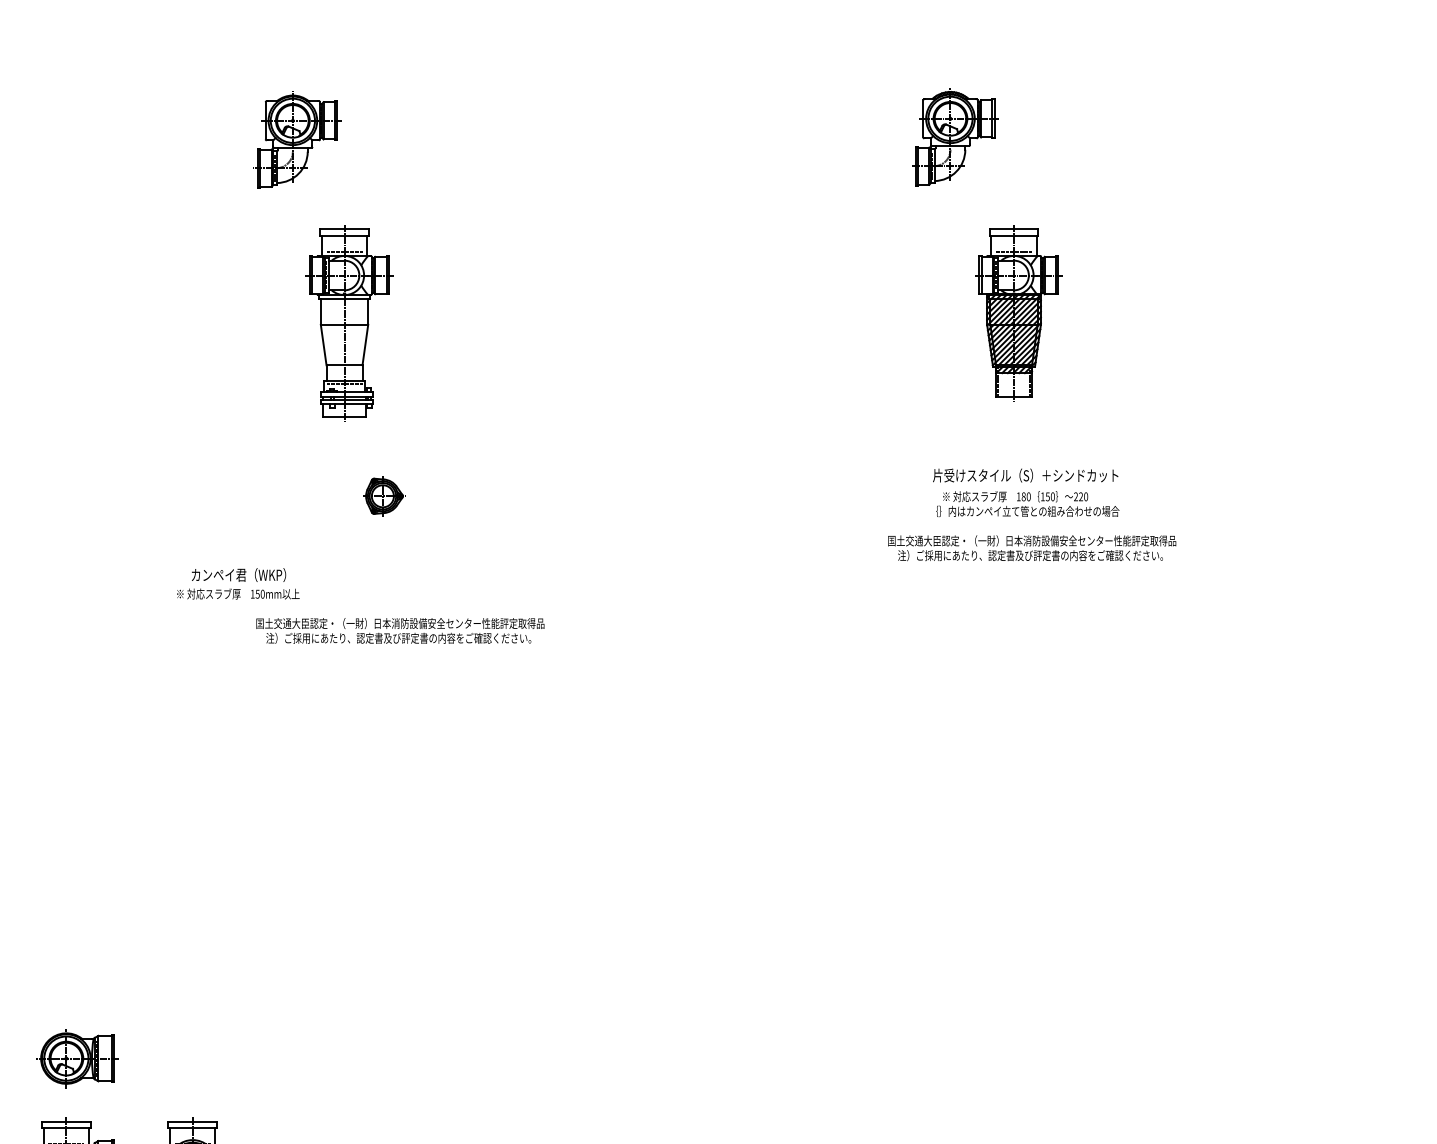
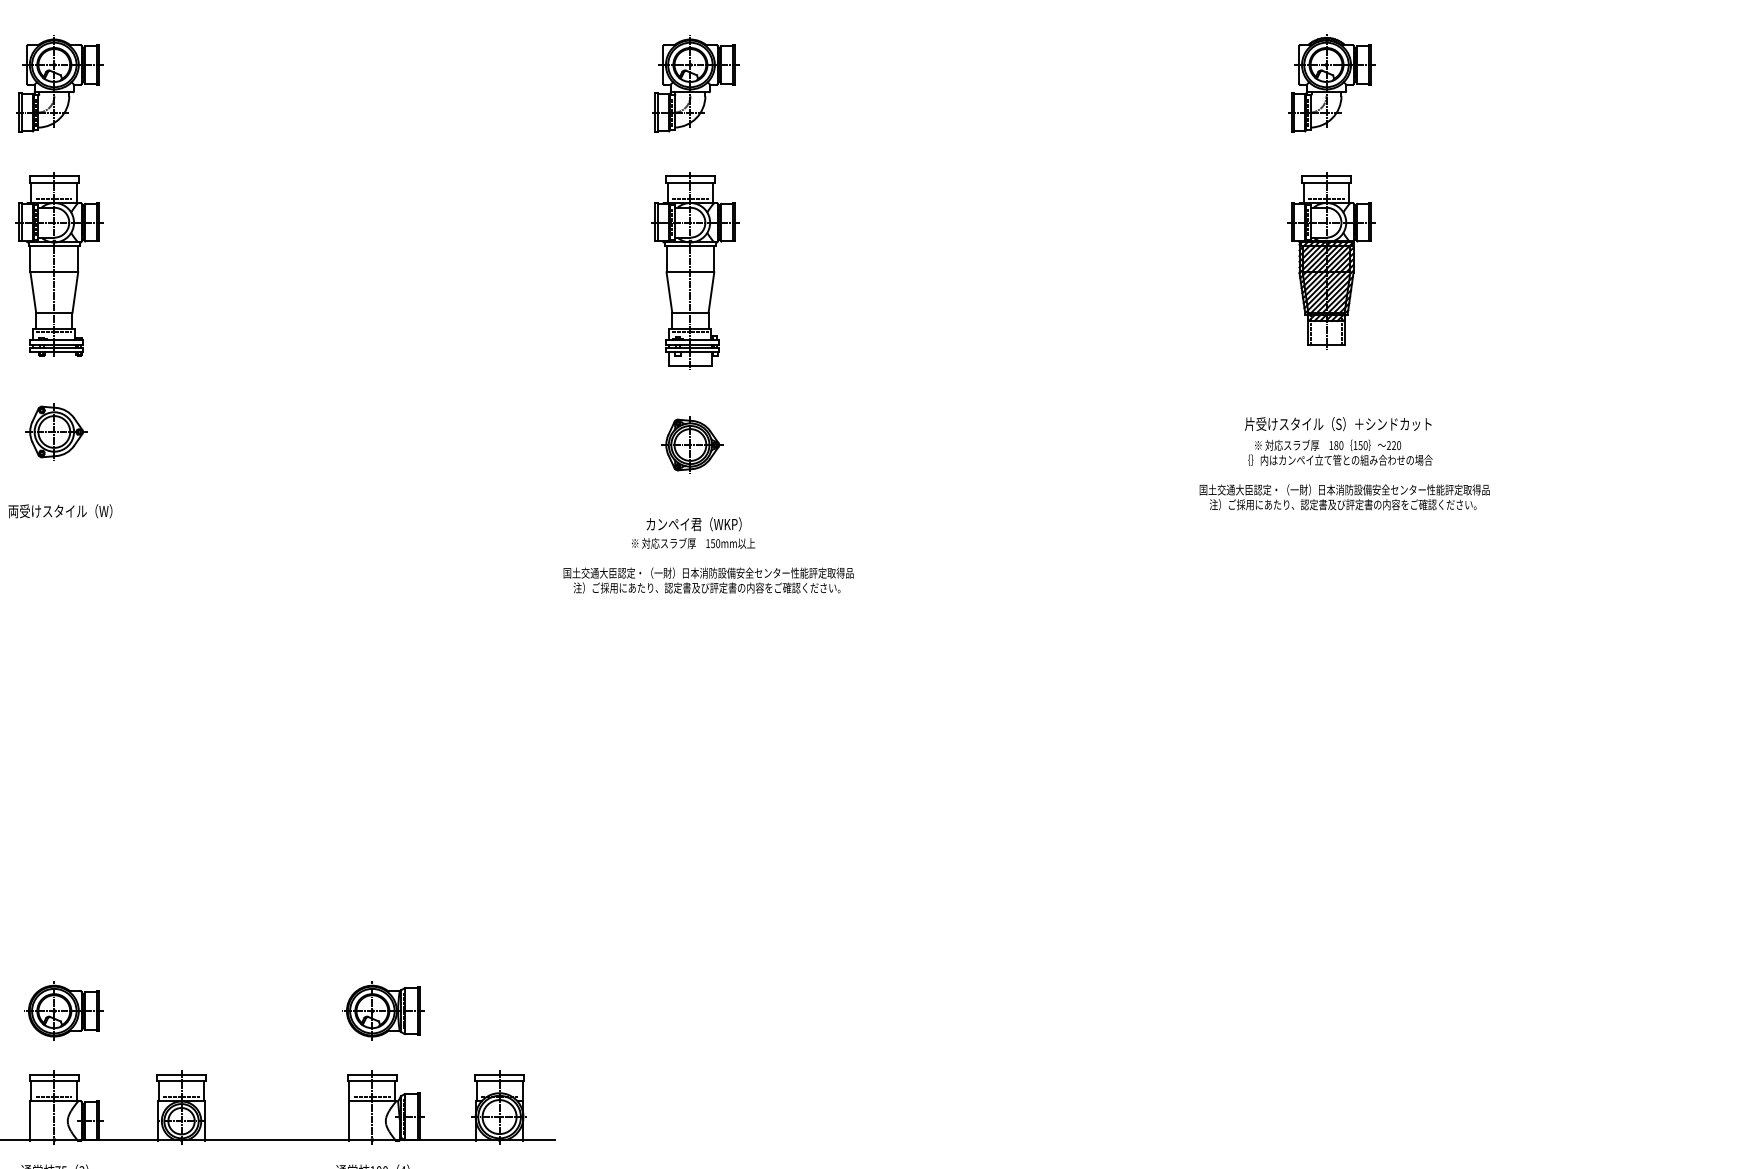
part: (955, 137) -> (1331, 83), moved
part: (297, 139) -> (695, 83), moved
part: (349, 322) -> (695, 270), moved
part: (384, 495) -> (692, 444), size x1.43
text: (238, 583) -> (693, 532), moved

